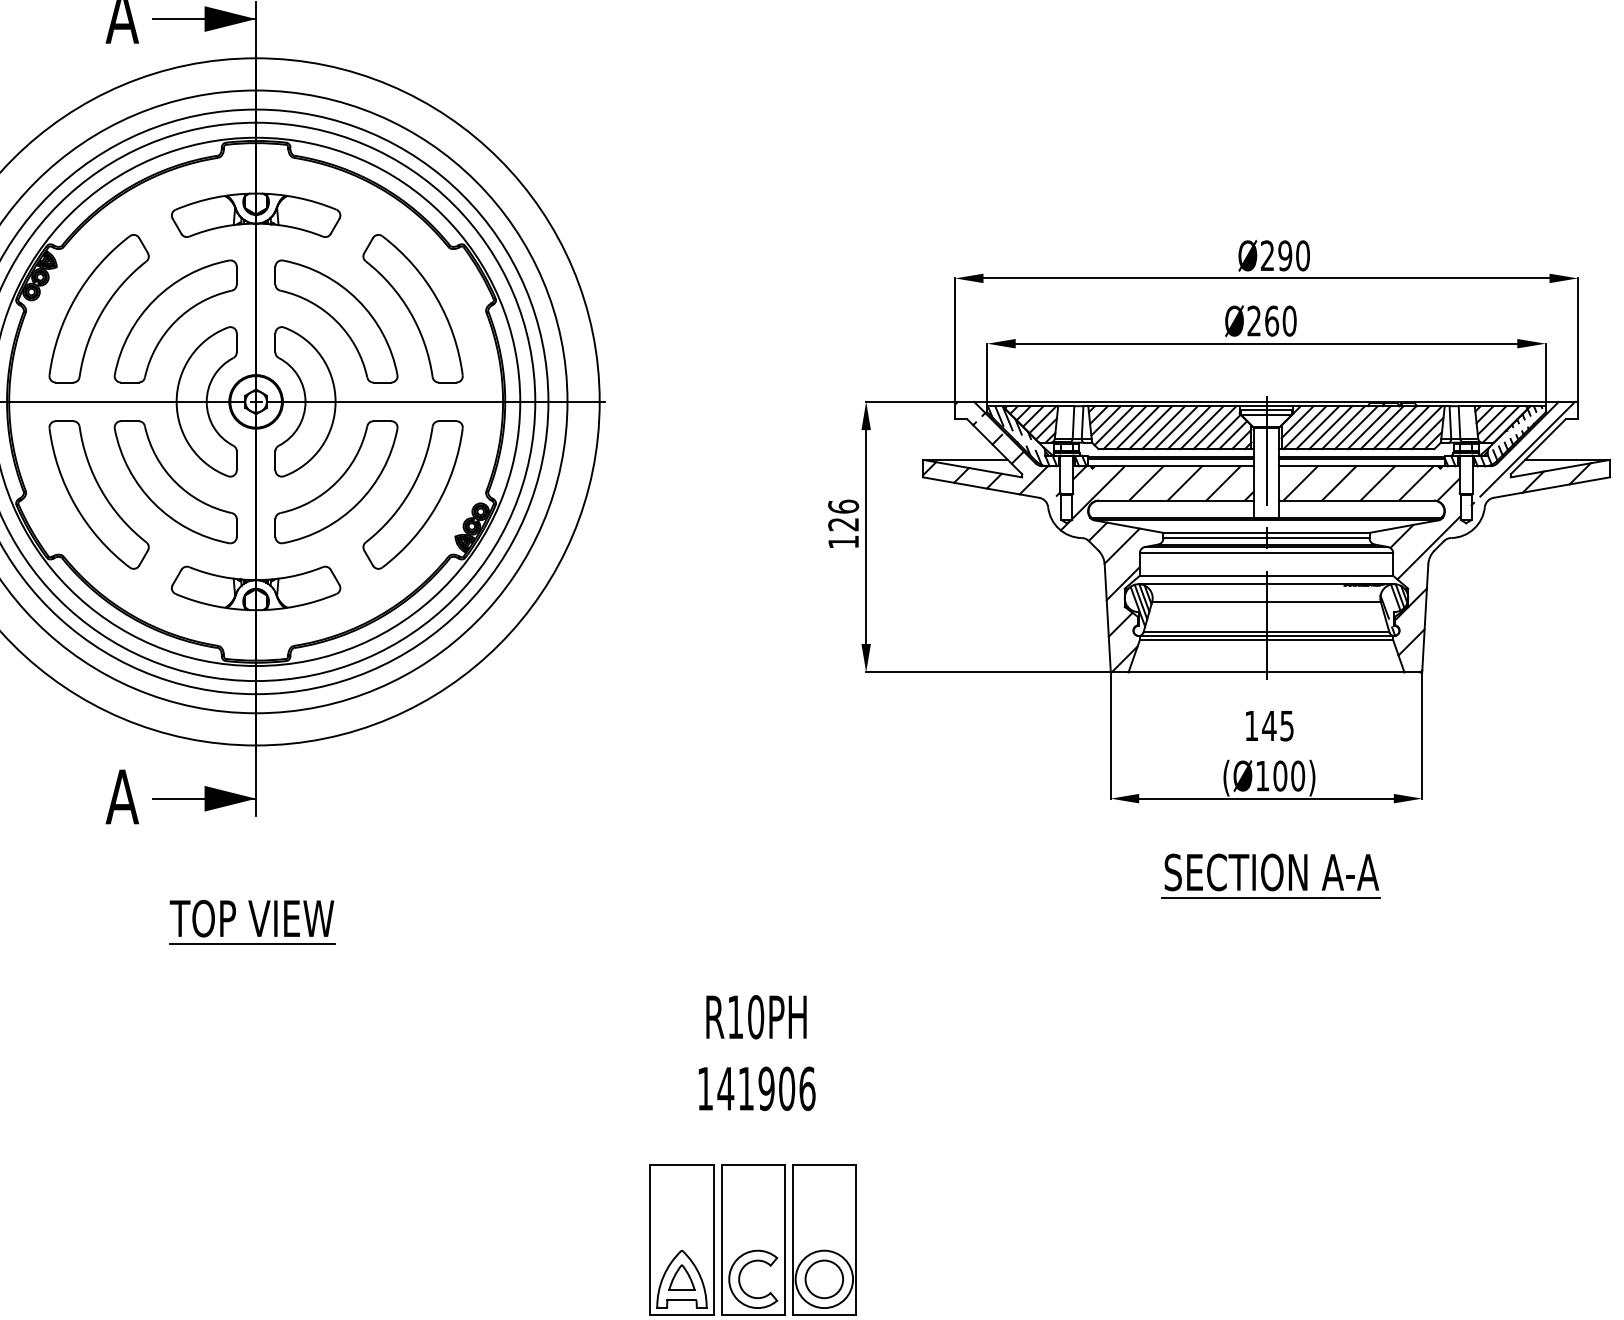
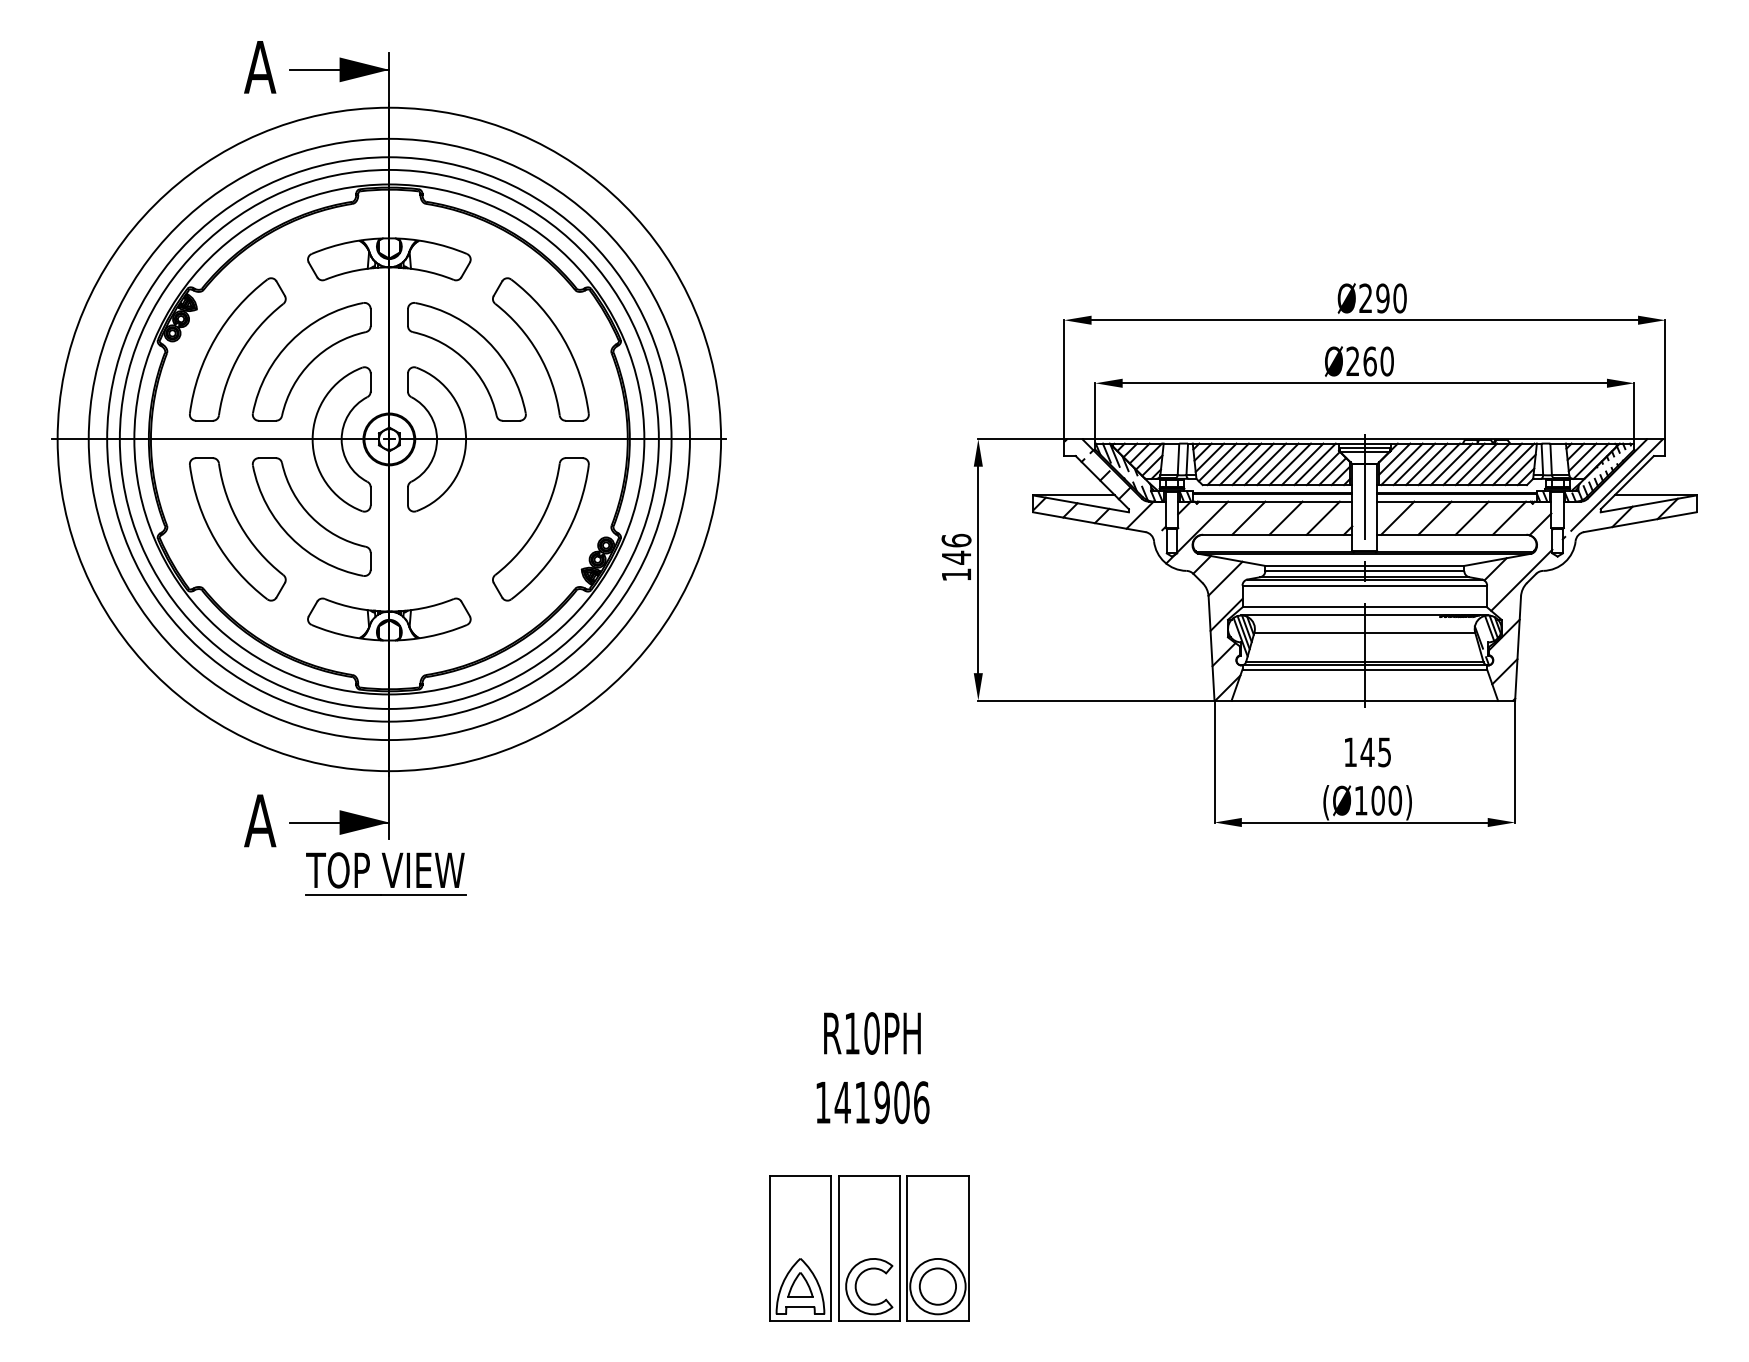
part: (336, 481) -> (466, 516), removed
text: (842, 524) -> (955, 557), 126 -> 146
part: (1270, 875) -> (1368, 896), removed
part: (252, 921) -> (385, 873), moved

